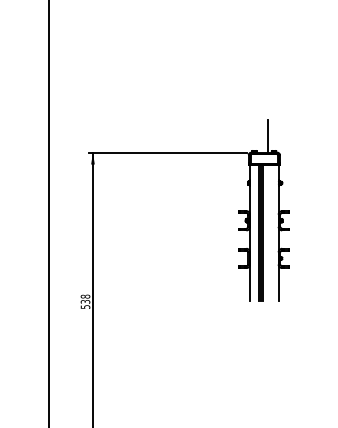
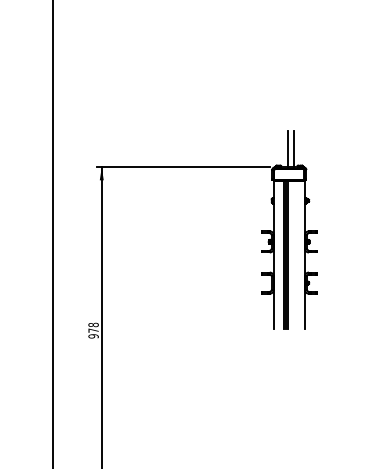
line: (262, 135) -> (287, 148), added
text: (85, 304) -> (93, 333), 538 -> 978

